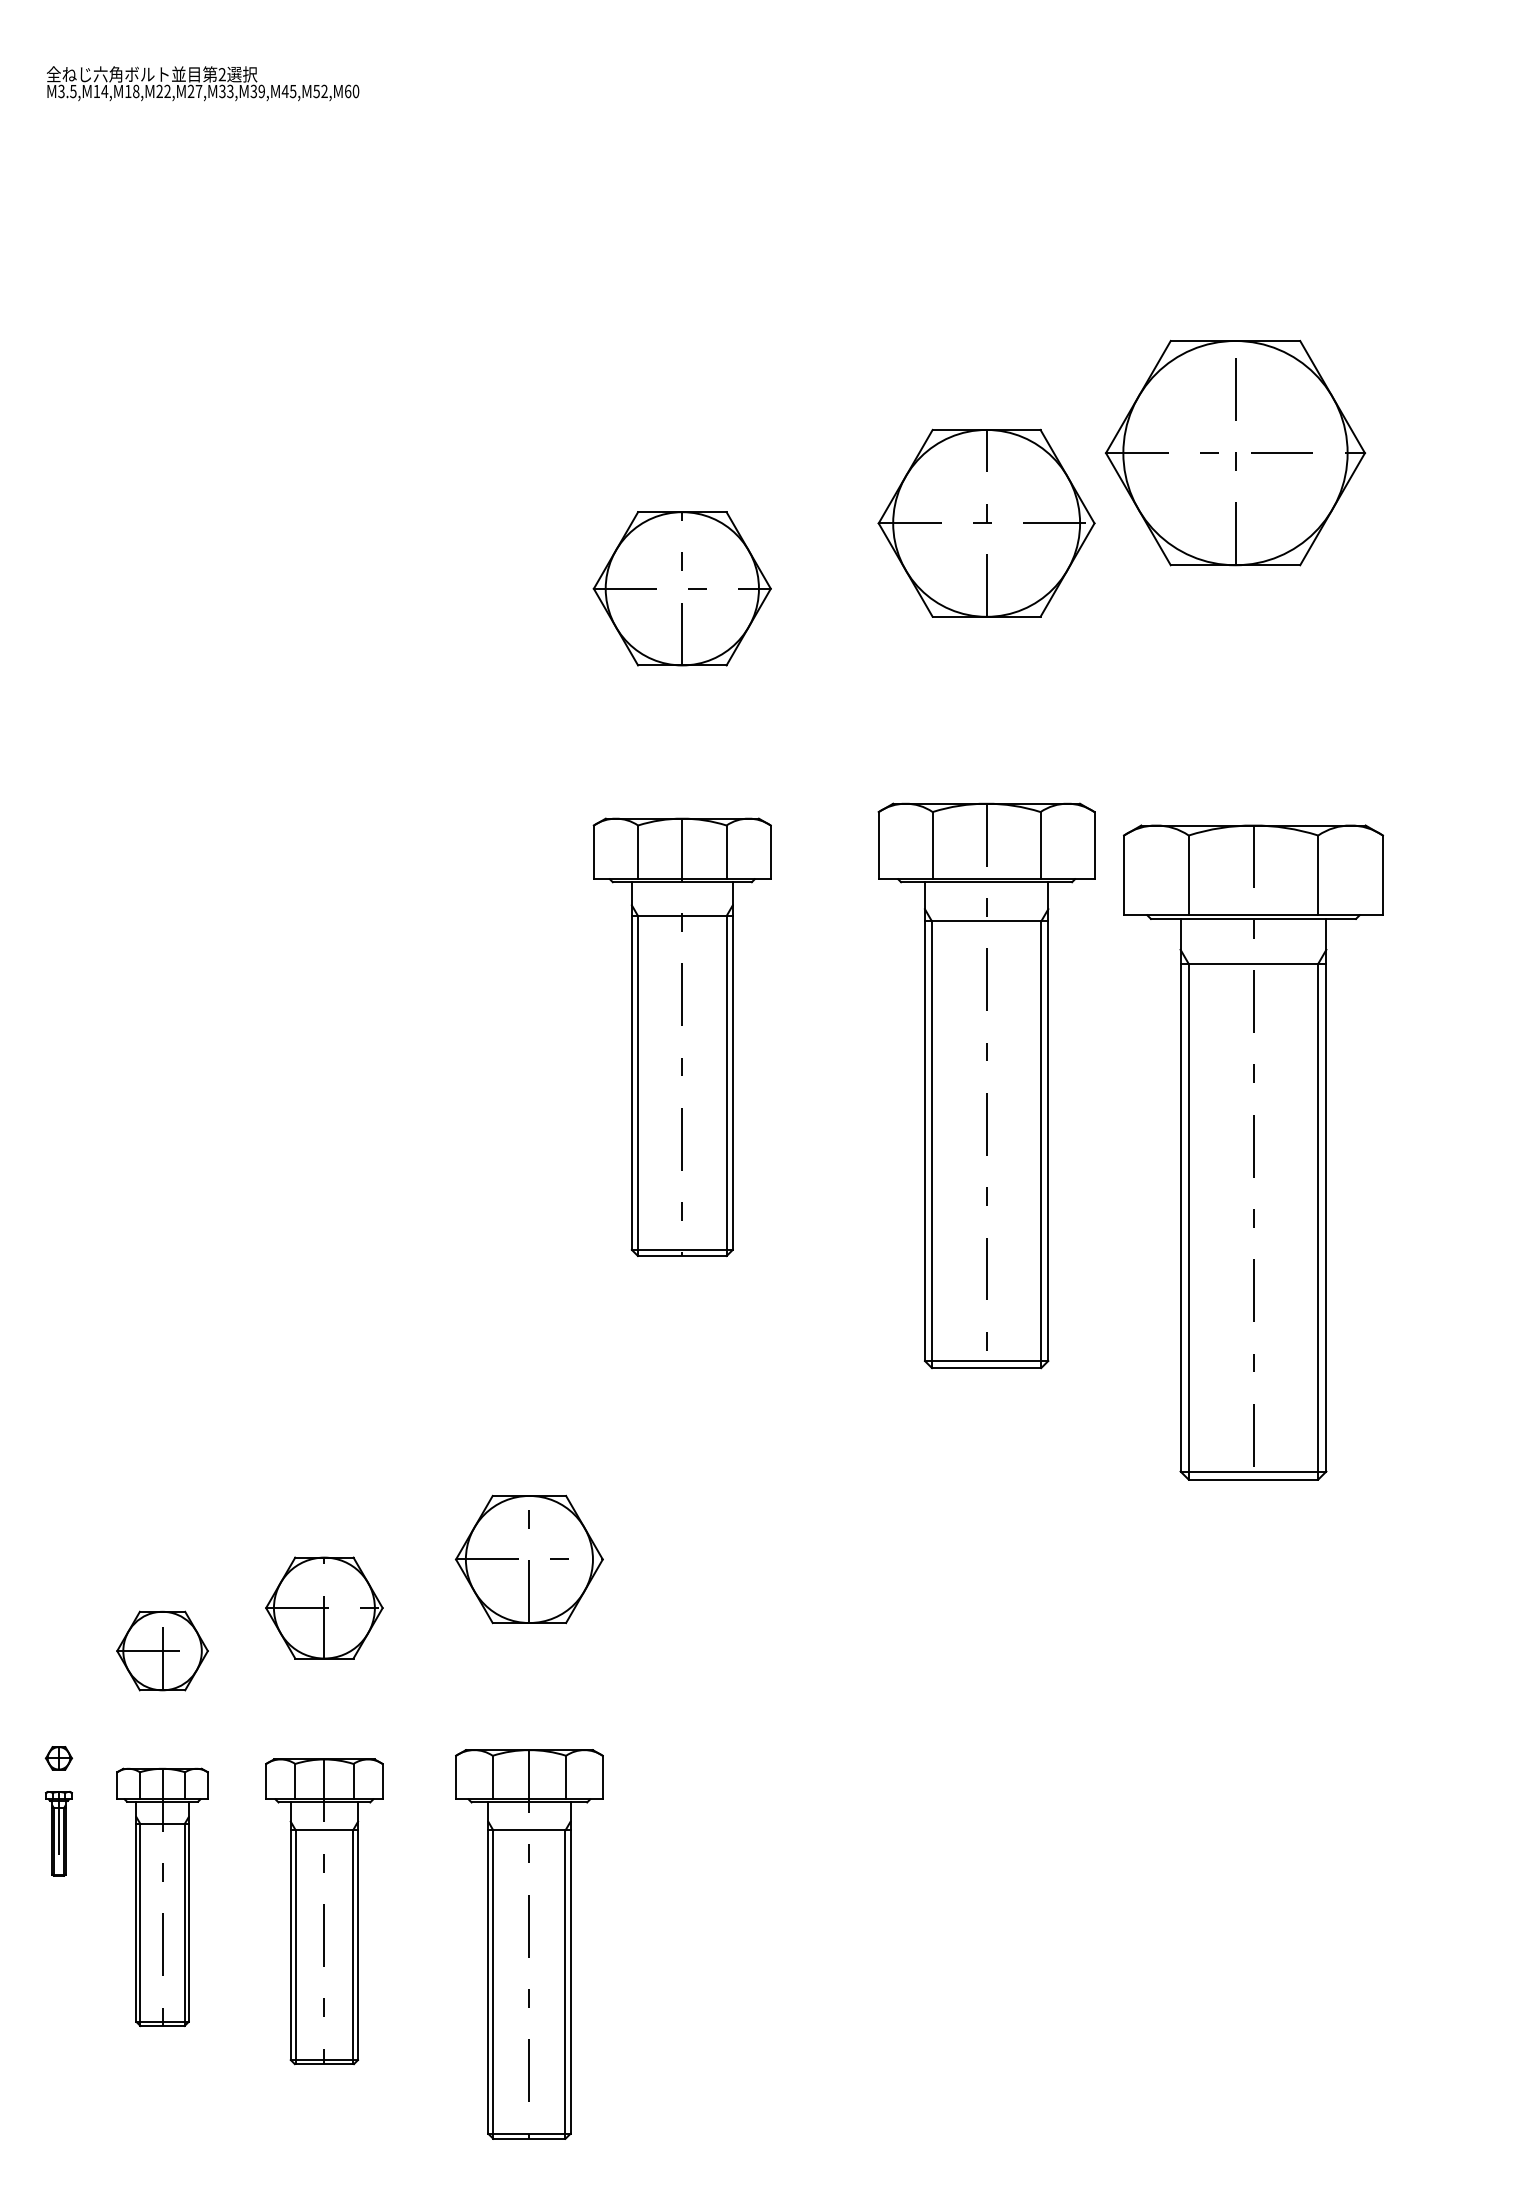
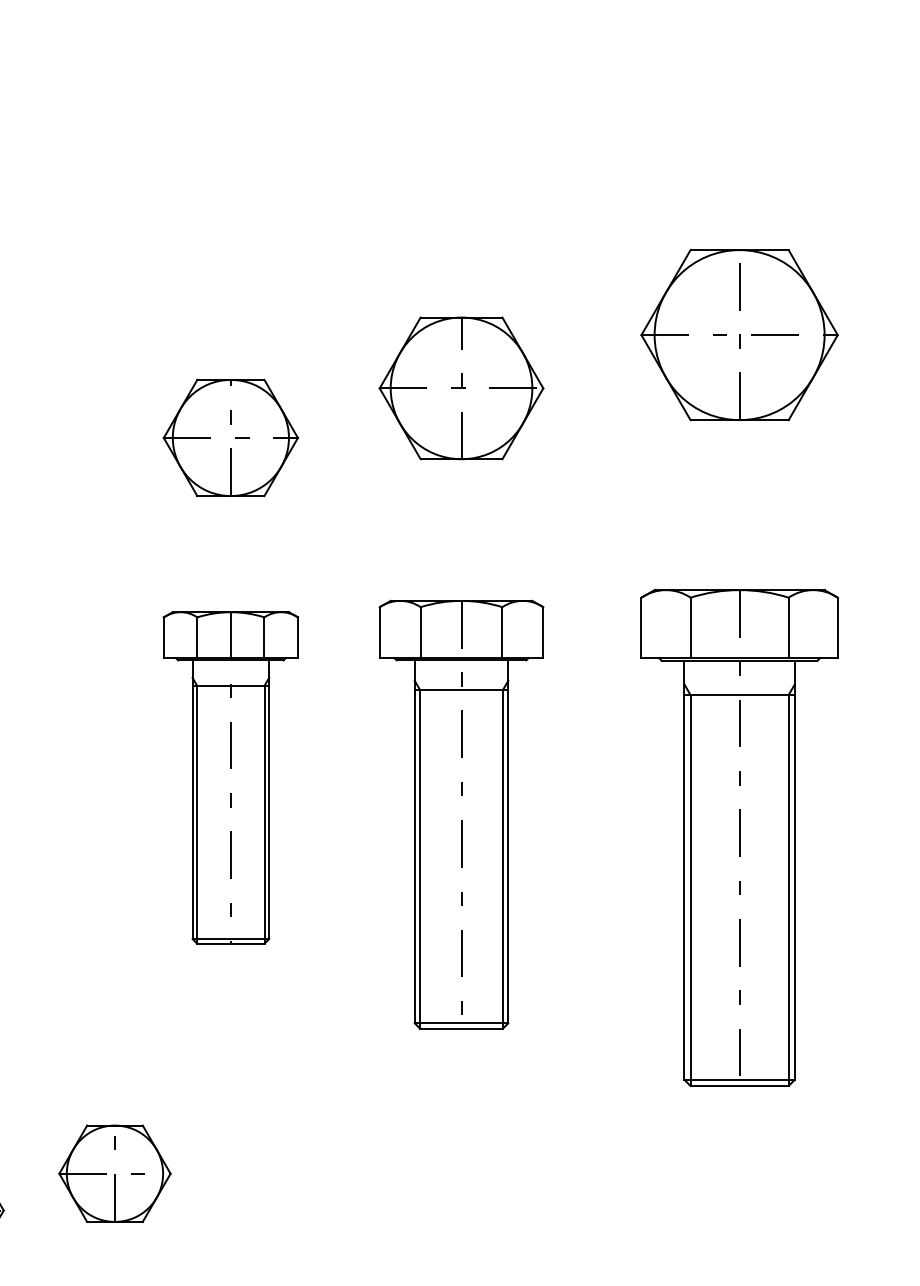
part: (1235, 453) -> (739, 335), moved
part: (1253, 1152) -> (739, 837), moved

